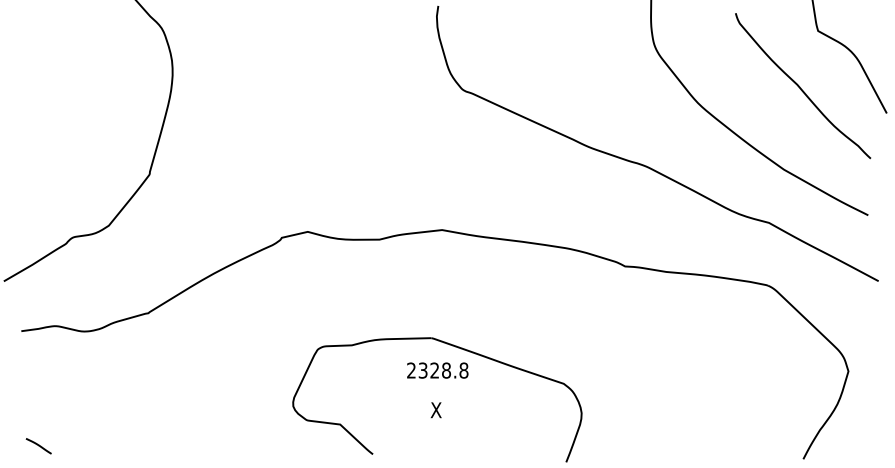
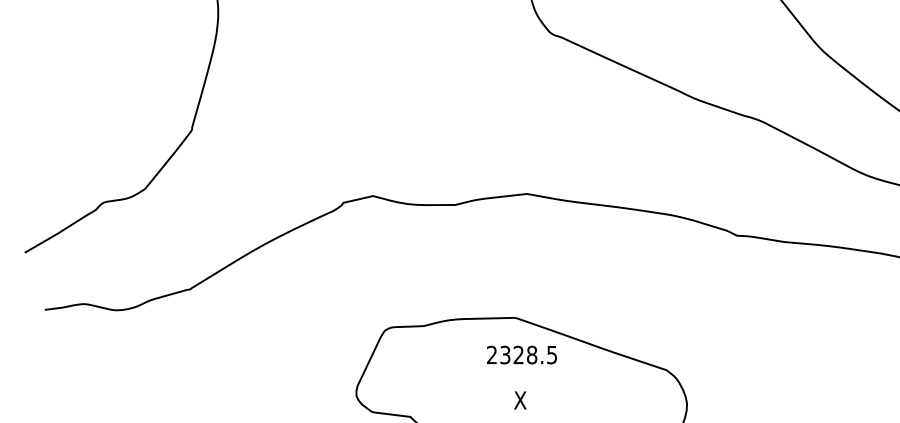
text: (463, 370) -> (551, 354), 2328.8 -> 2328.5

